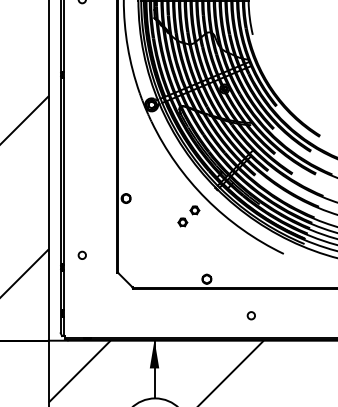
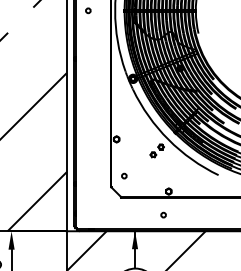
circle: (82, 254) -> (124, 175), moved
circle: (251, 314) -> (163, 214), moved

